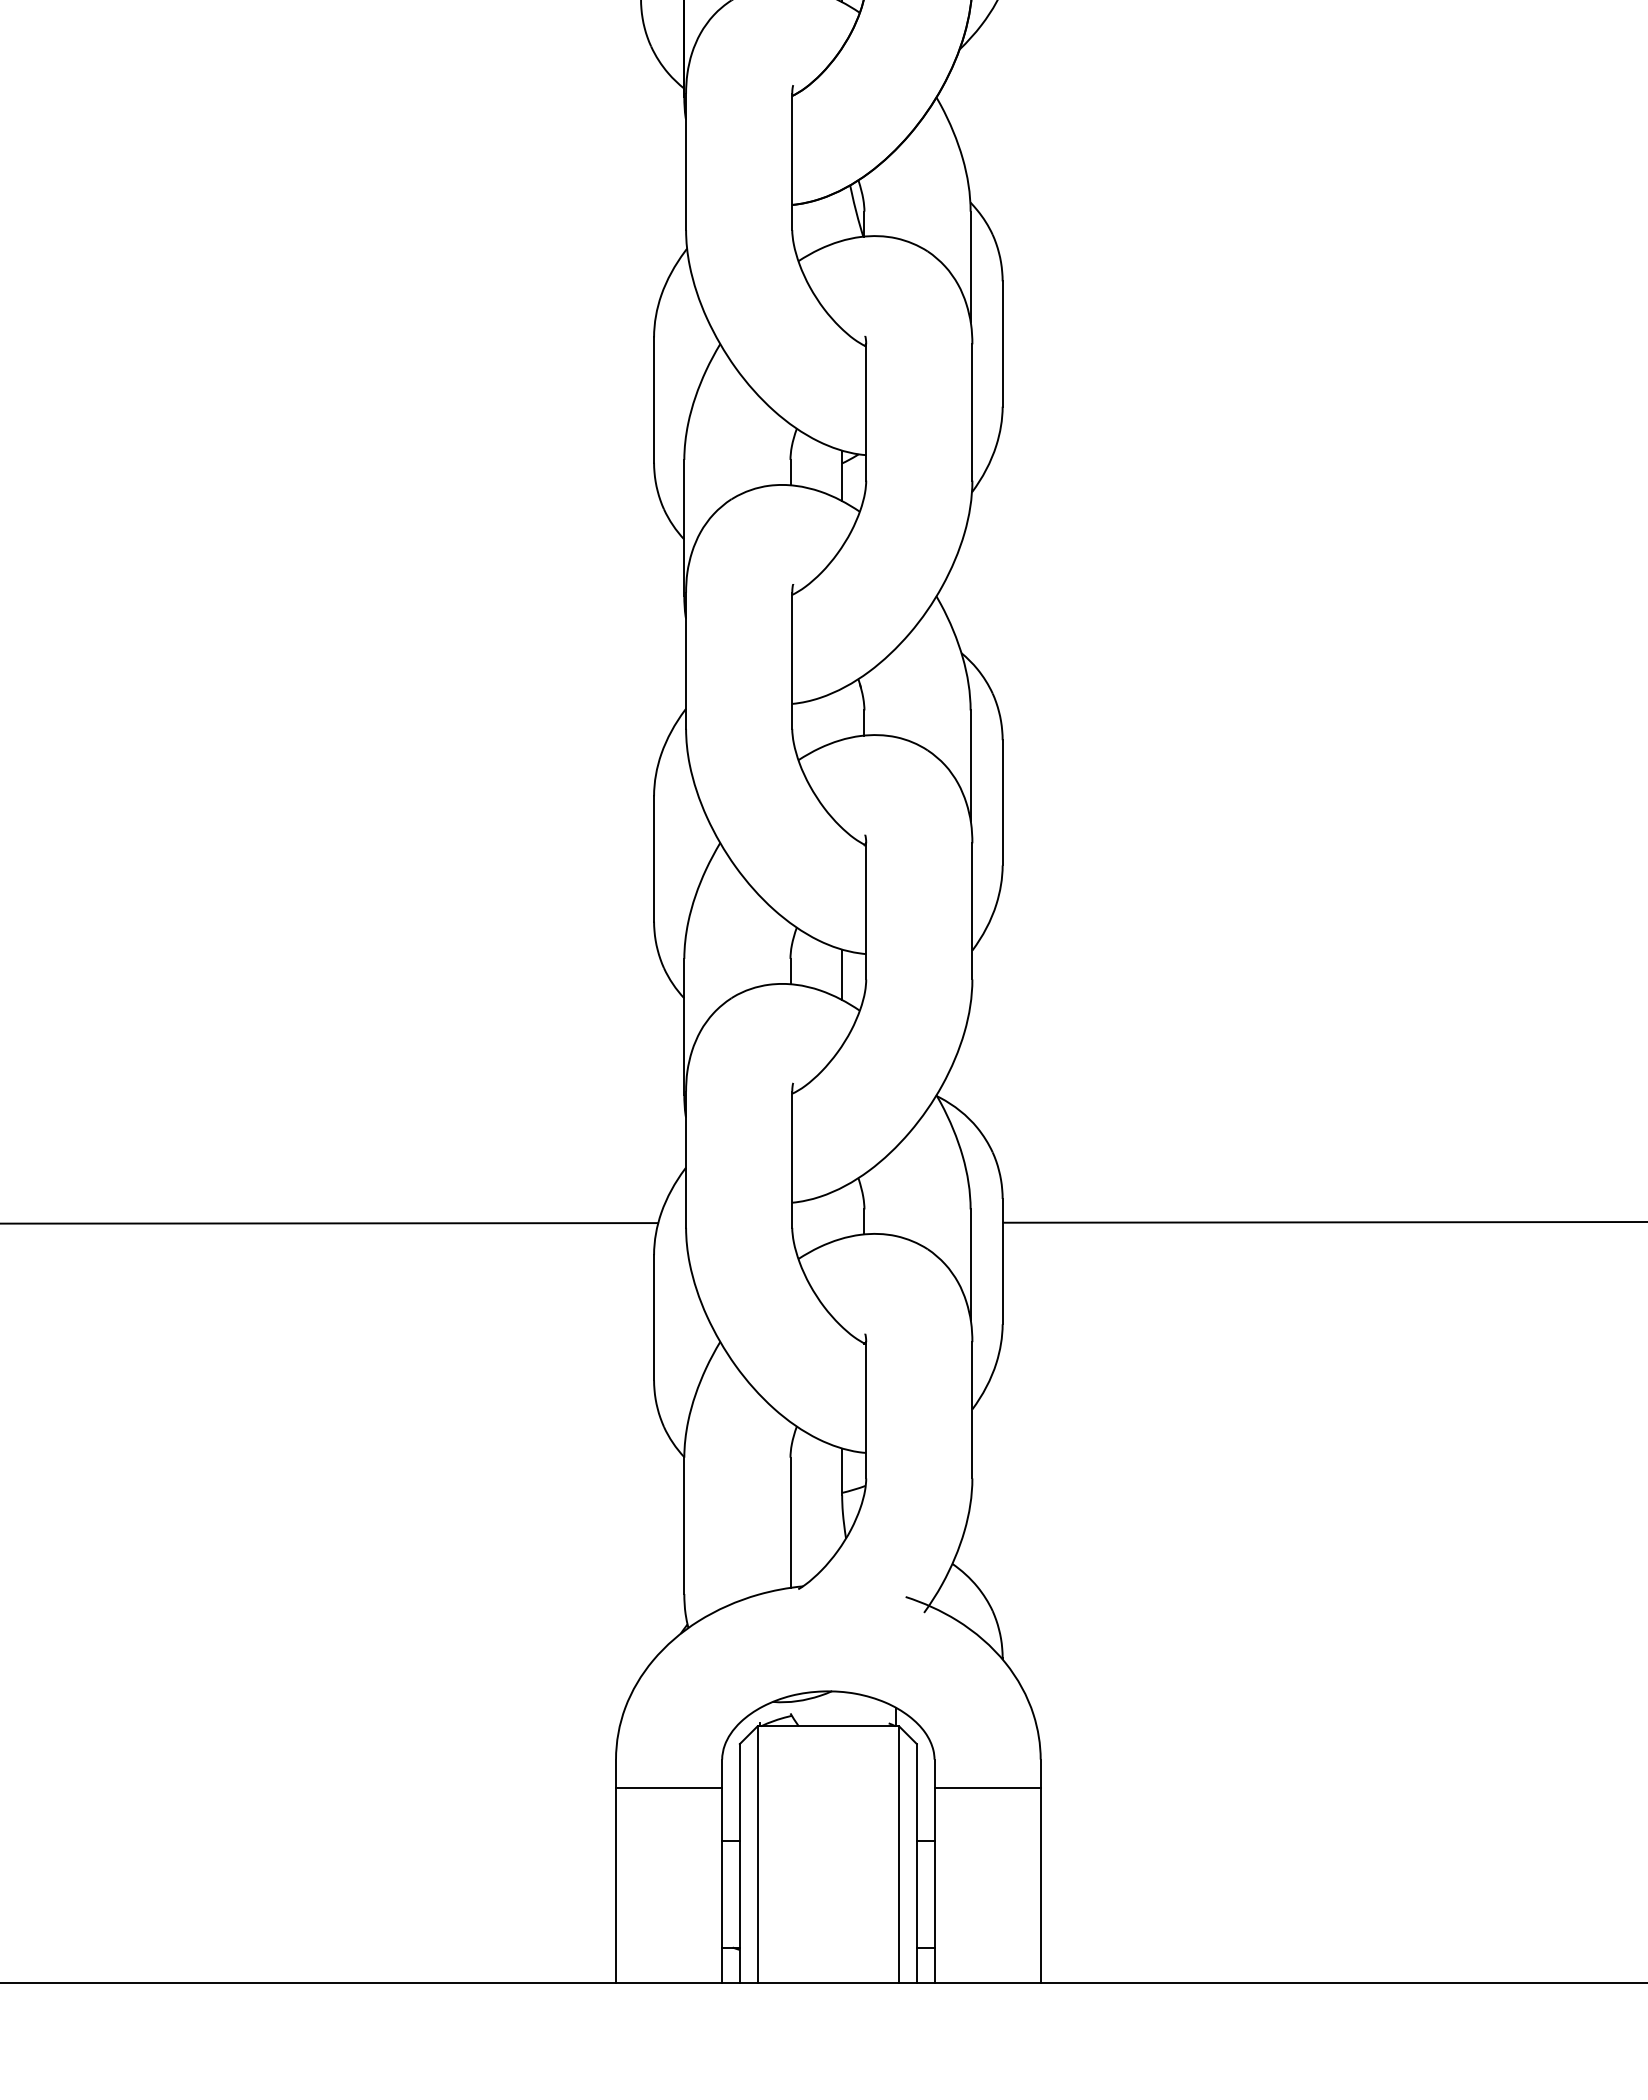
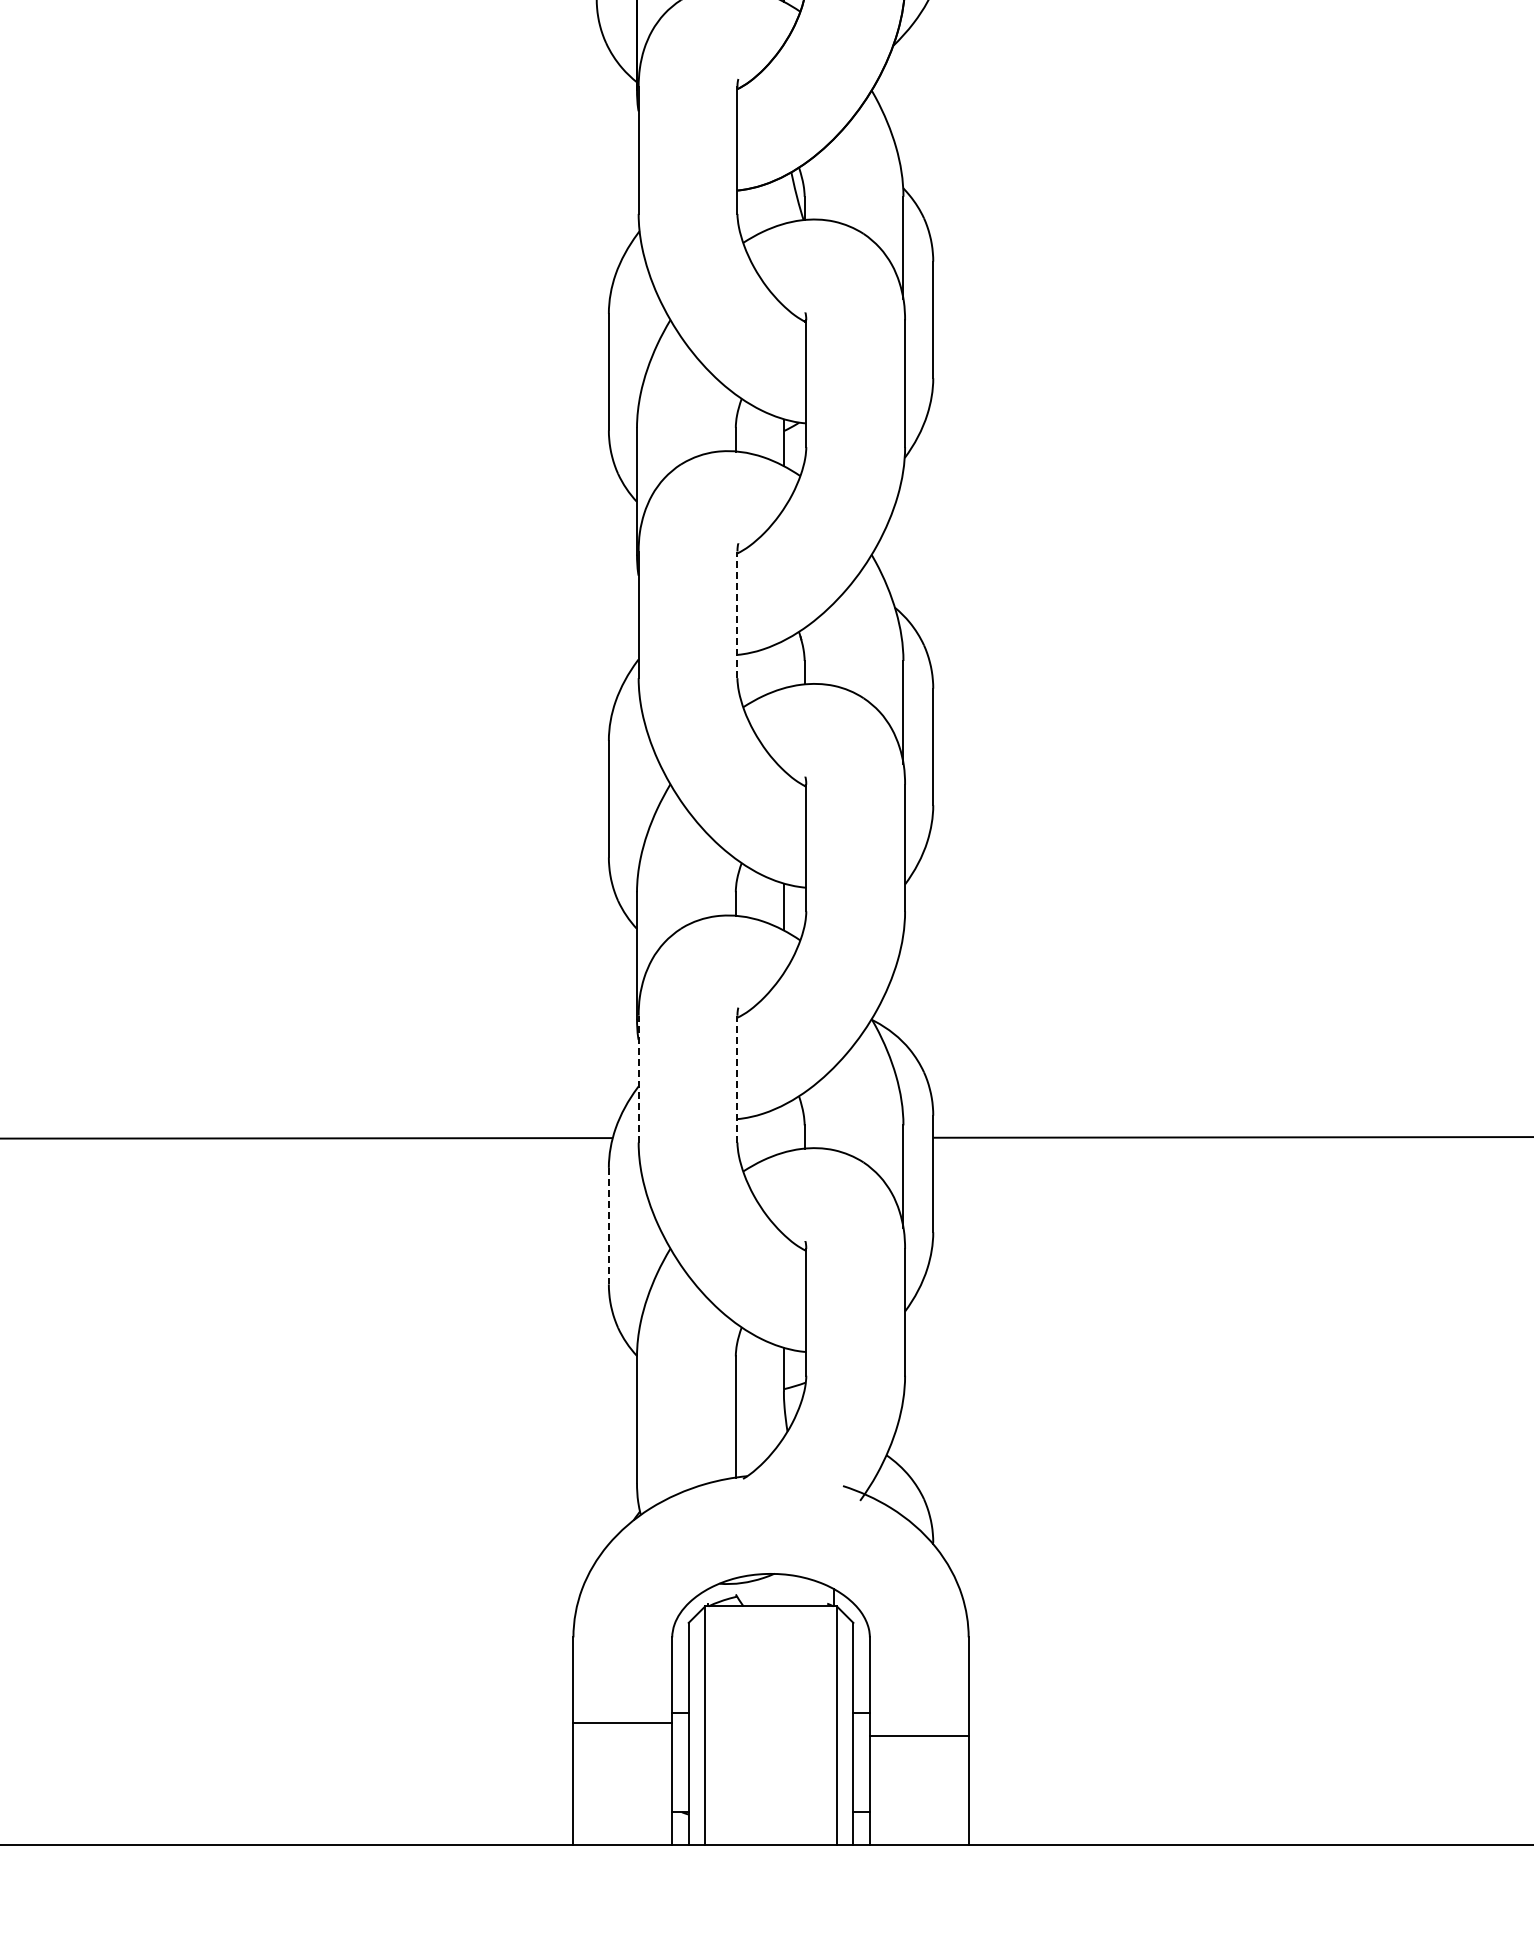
line: (792, 660) -> (737, 614), solid -> dashed
line: (685, 1159) -> (638, 1078), solid -> dashed
line: (792, 1159) -> (737, 1078), solid -> dashed
line: (653, 1318) -> (608, 1226), solid -> dashed
line: (668, 1788) -> (622, 1723), moved
line: (986, 1788) -> (918, 1736), moved

